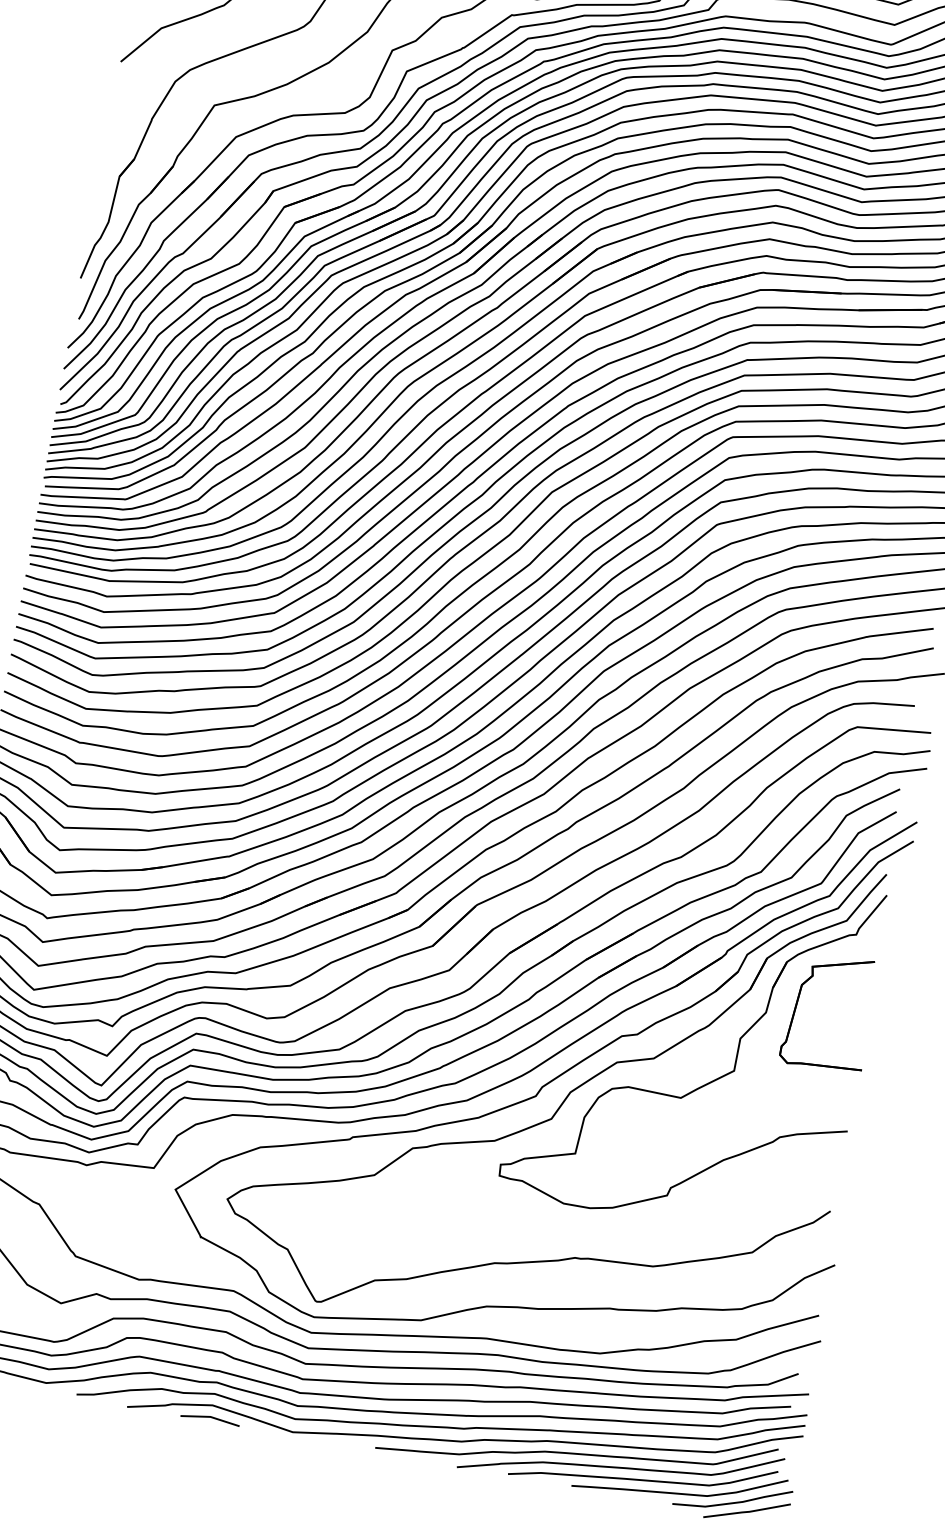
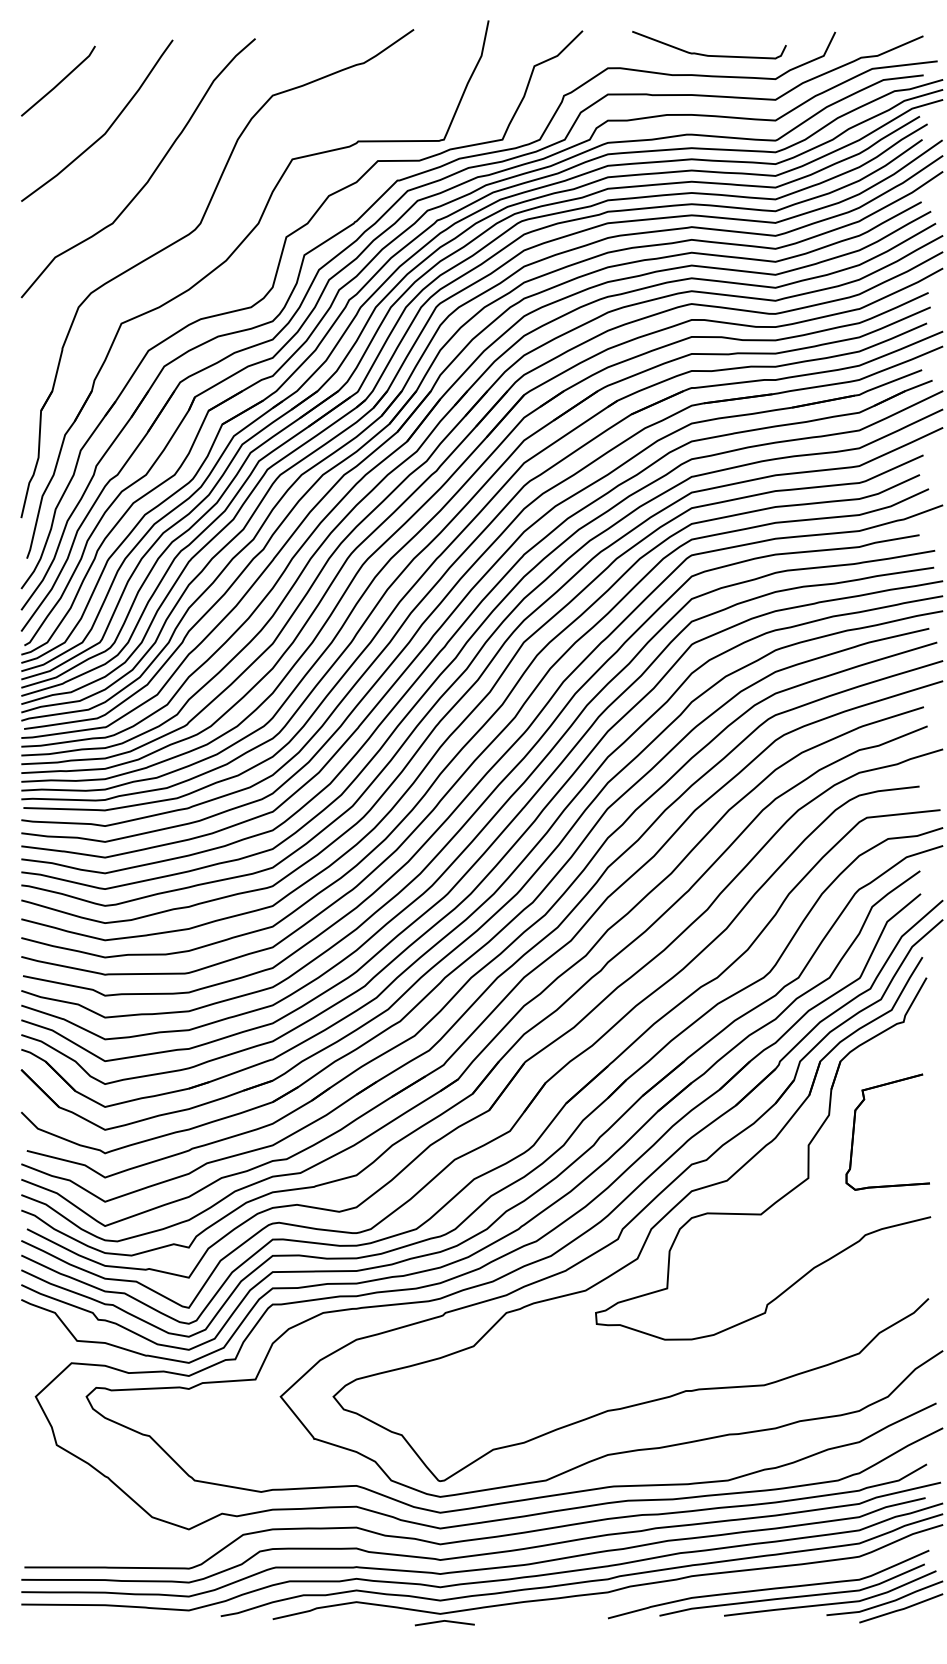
part: (799, 997) -> (855, 1123), moved
line: (210, 1417) -> (444, 1621), moved
curve: (576, 1452) -> (722, 1582), removed

